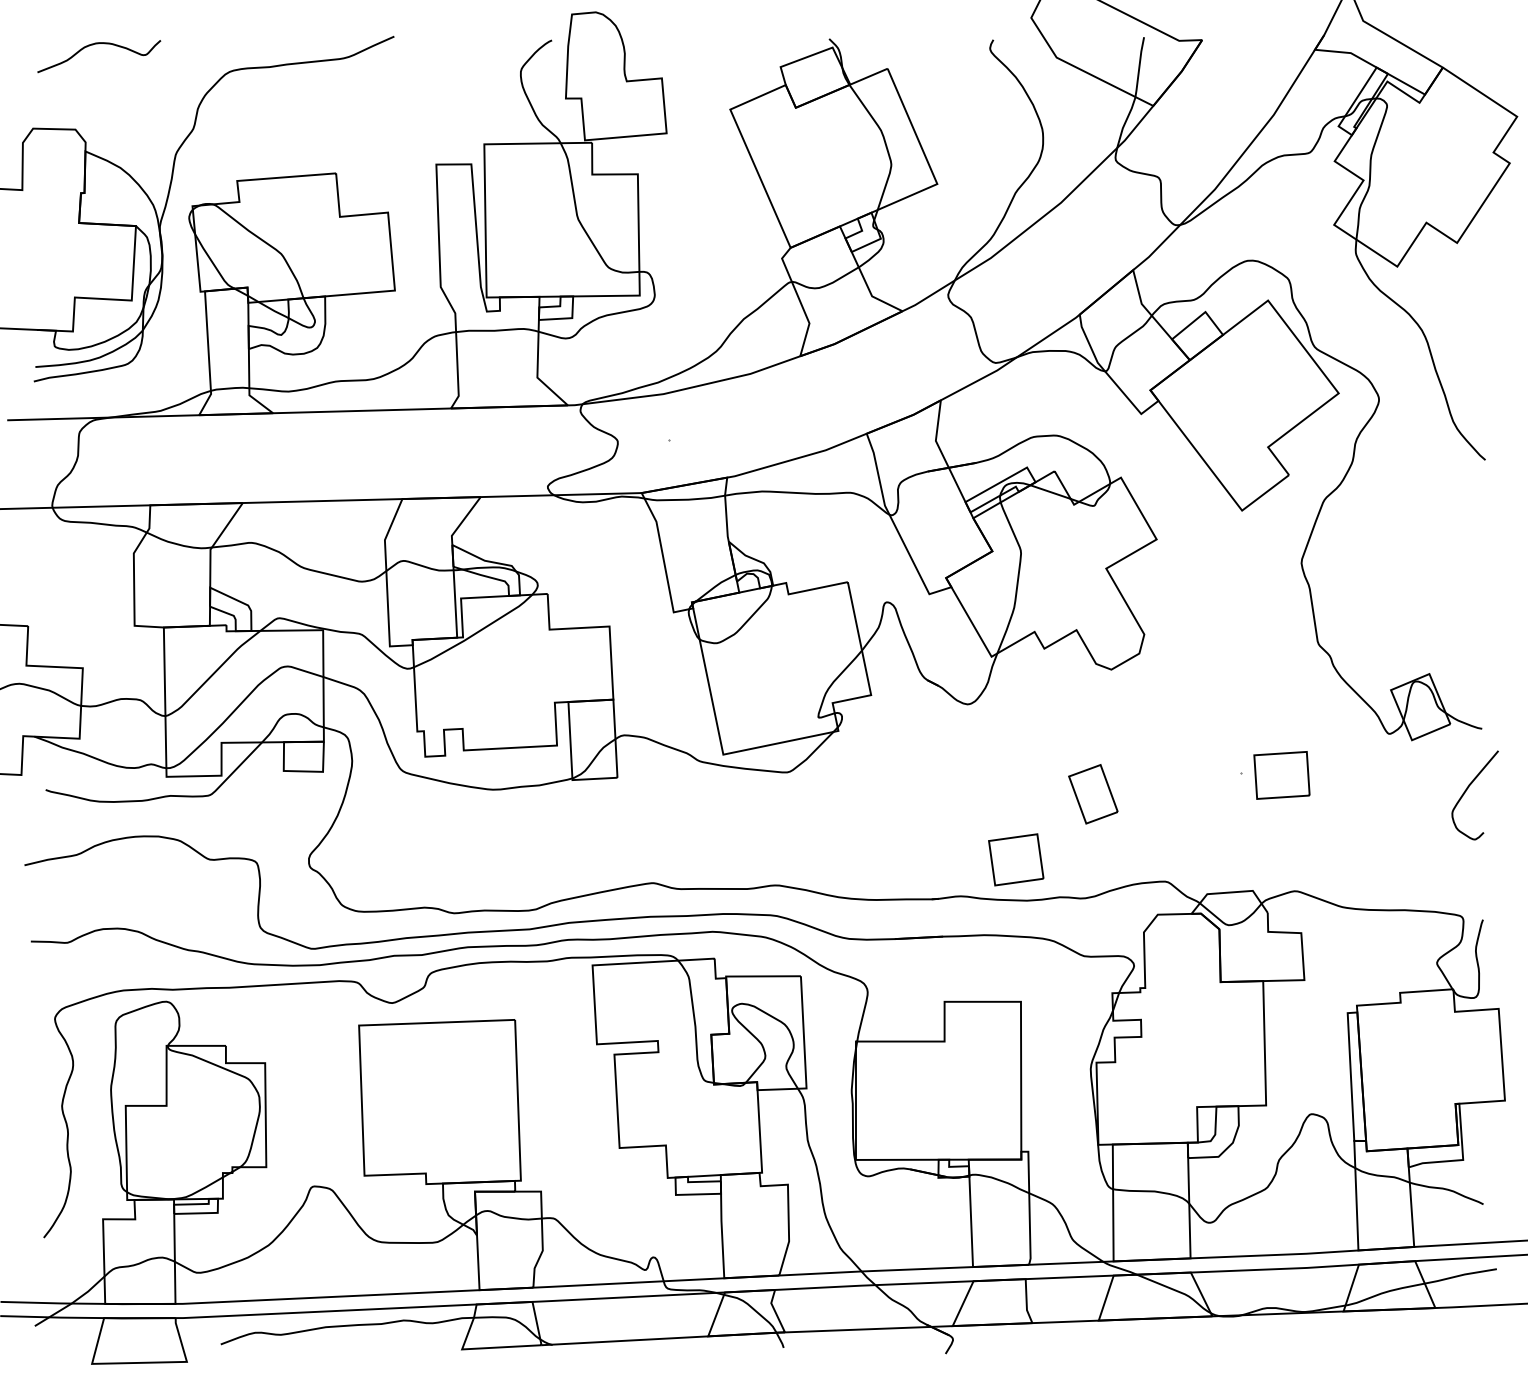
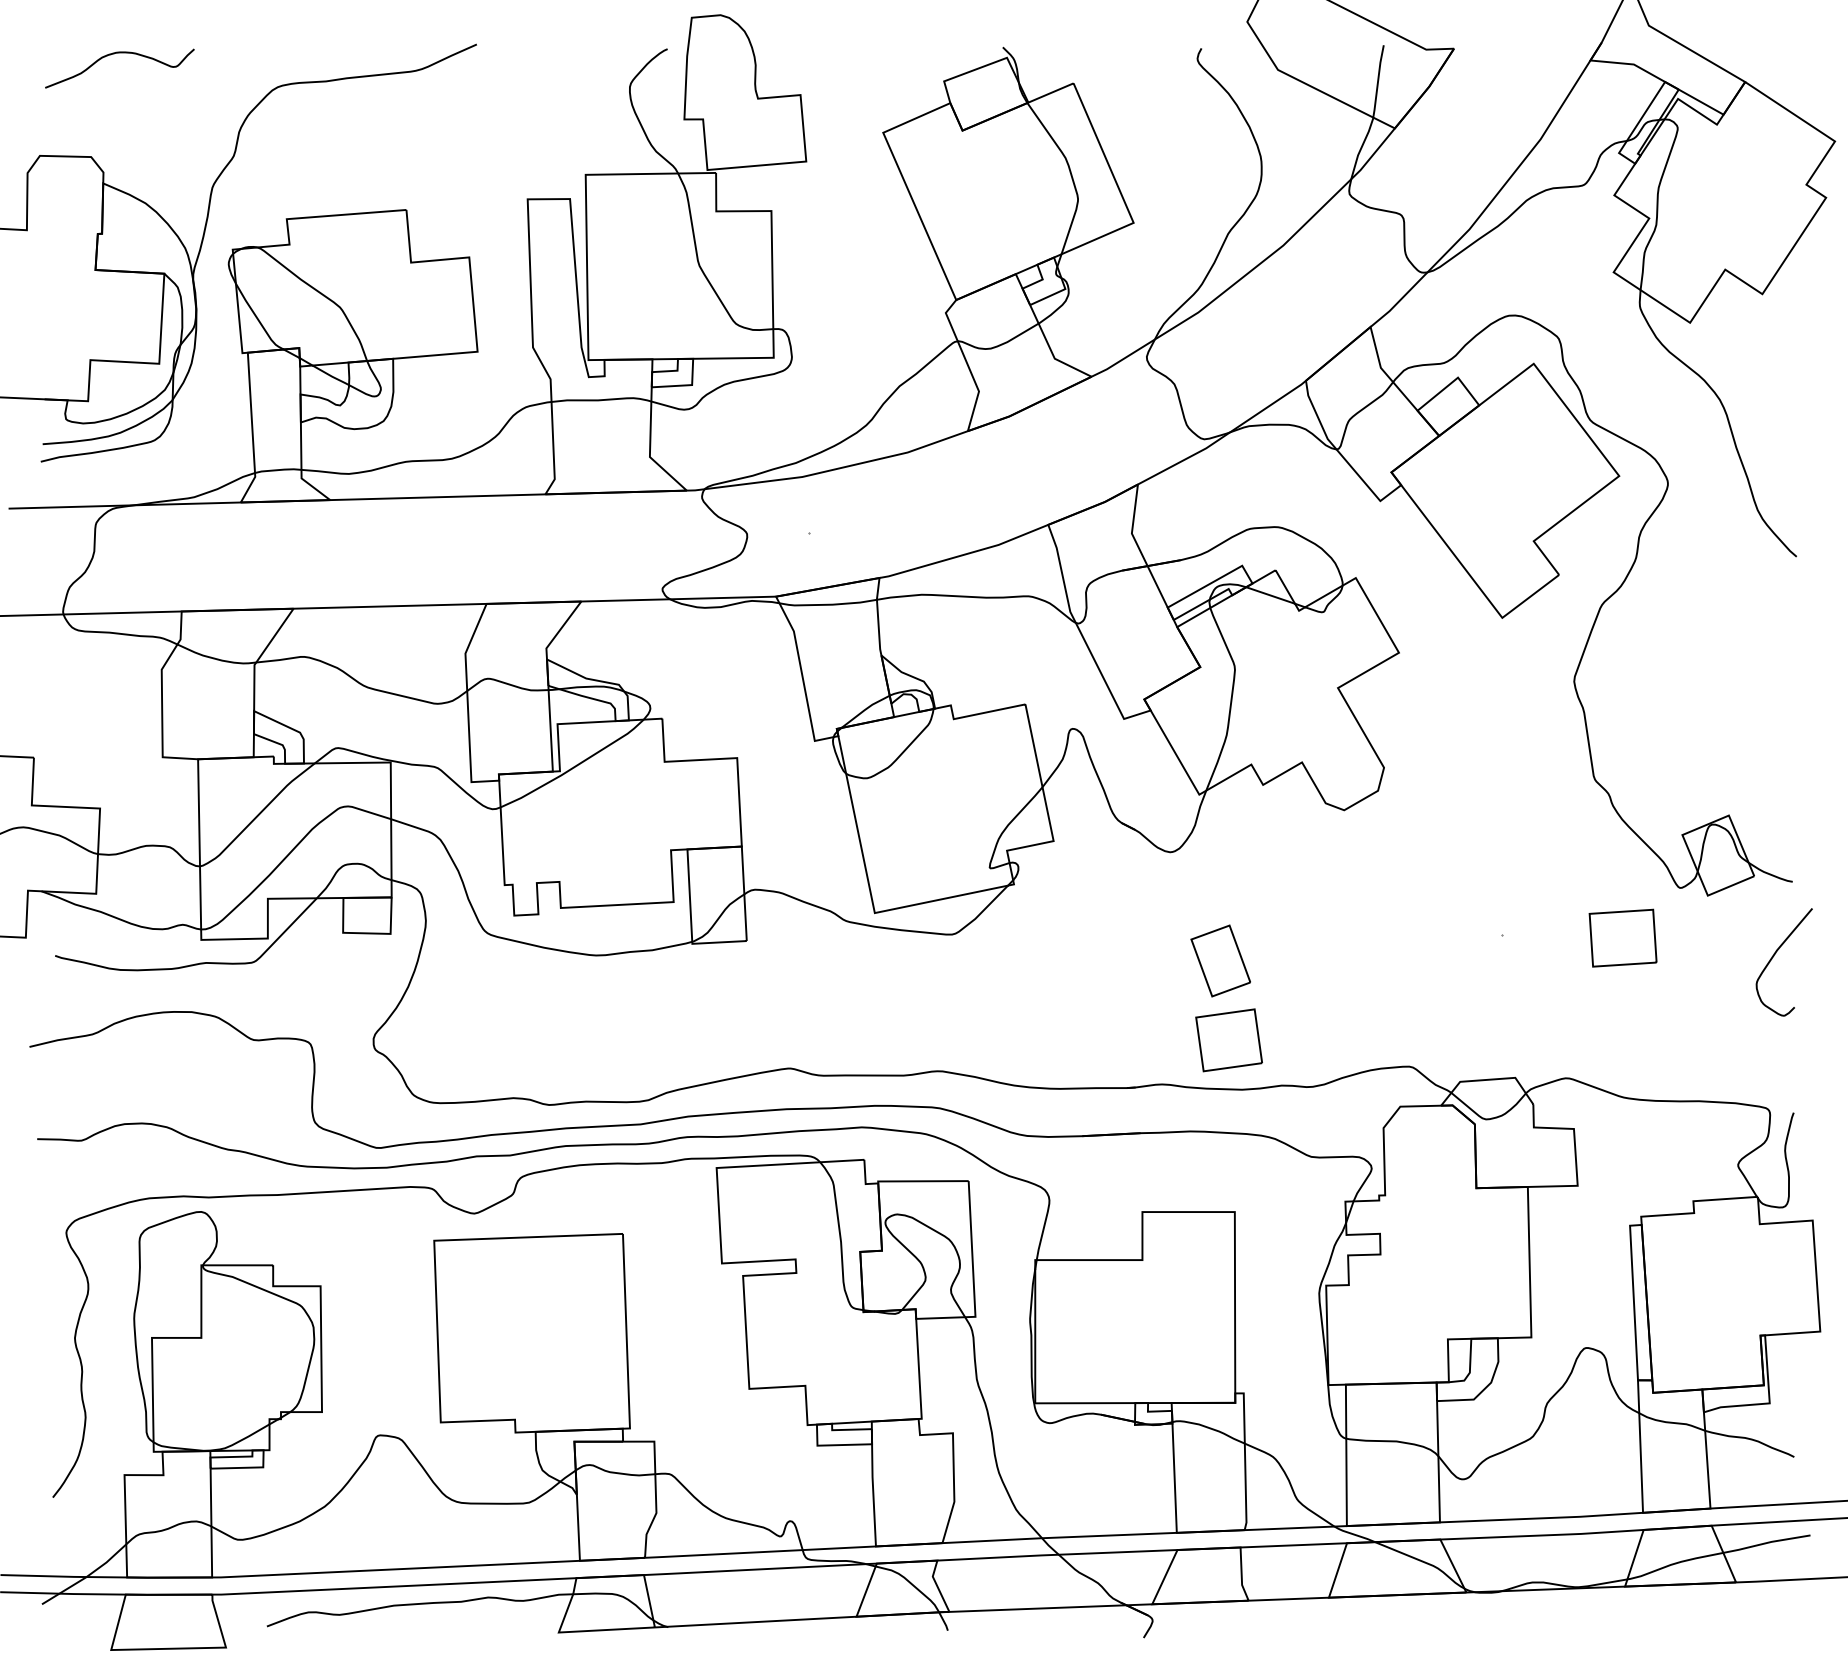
part: (1281, 775) -> (1622, 938), moved
part: (1093, 794) -> (1220, 961), moved

